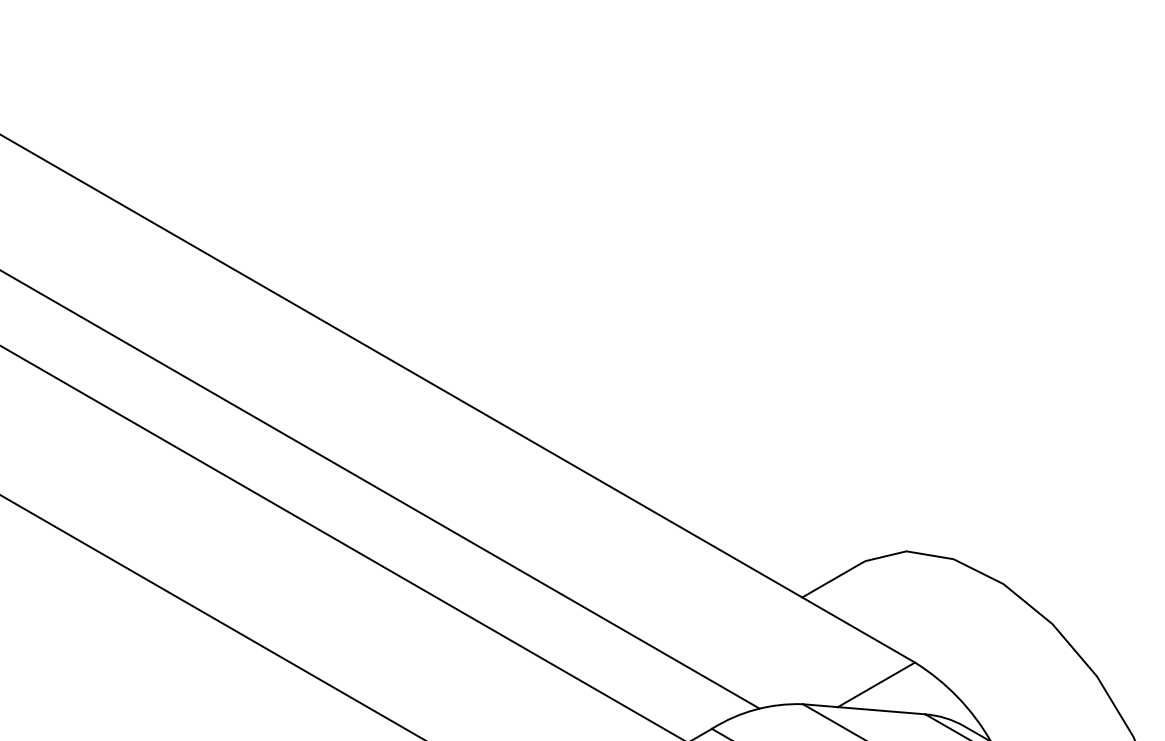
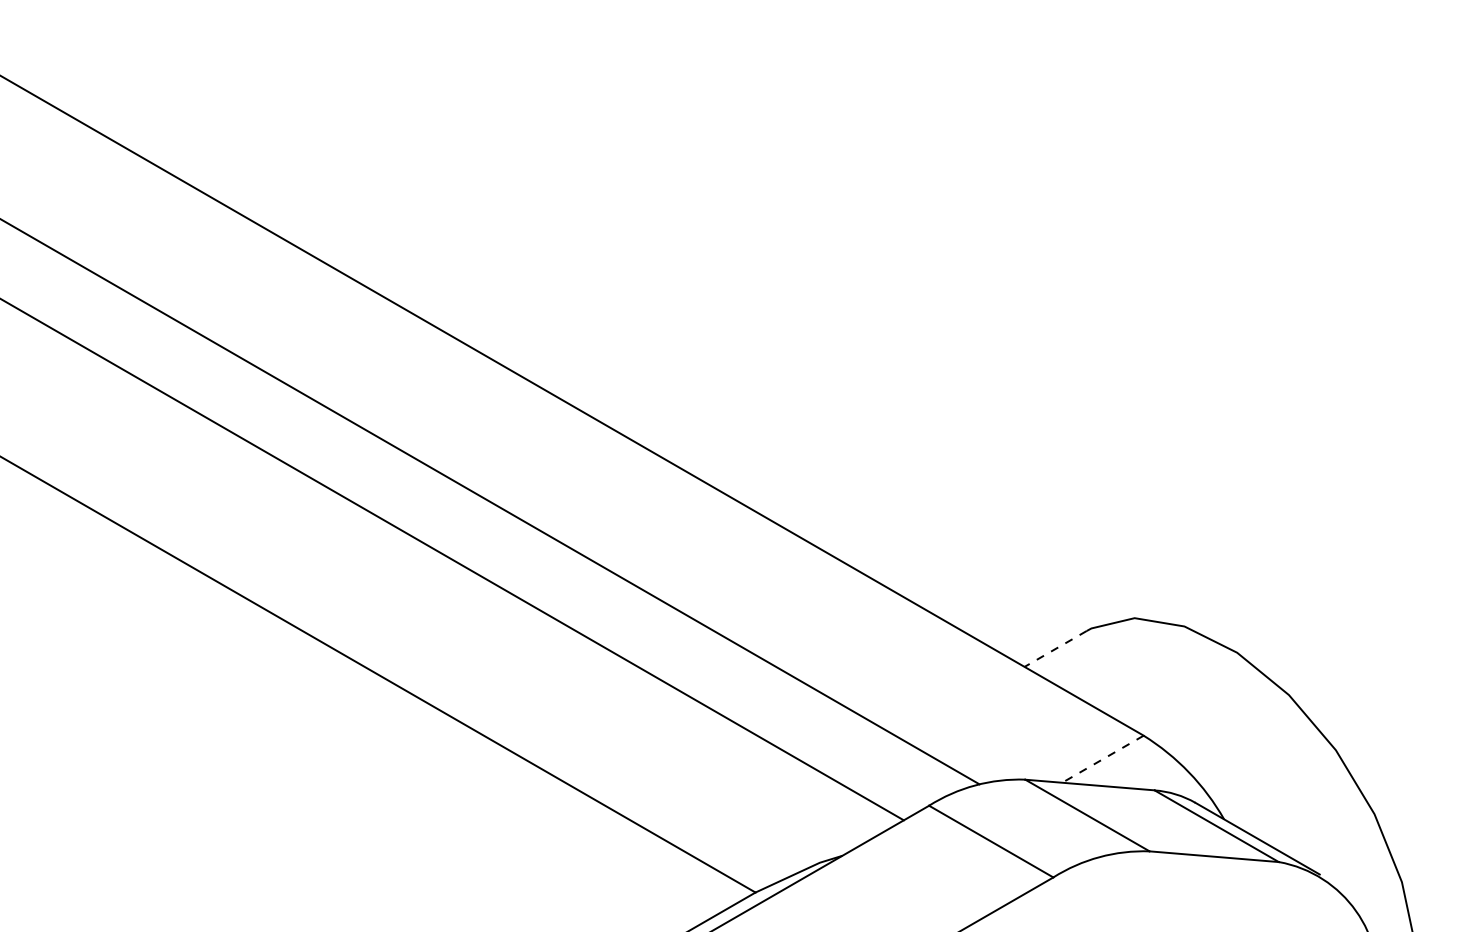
line: (831, 580) -> (1055, 648), solid -> dashed
line: (876, 685) -> (1102, 759), solid -> dashed

